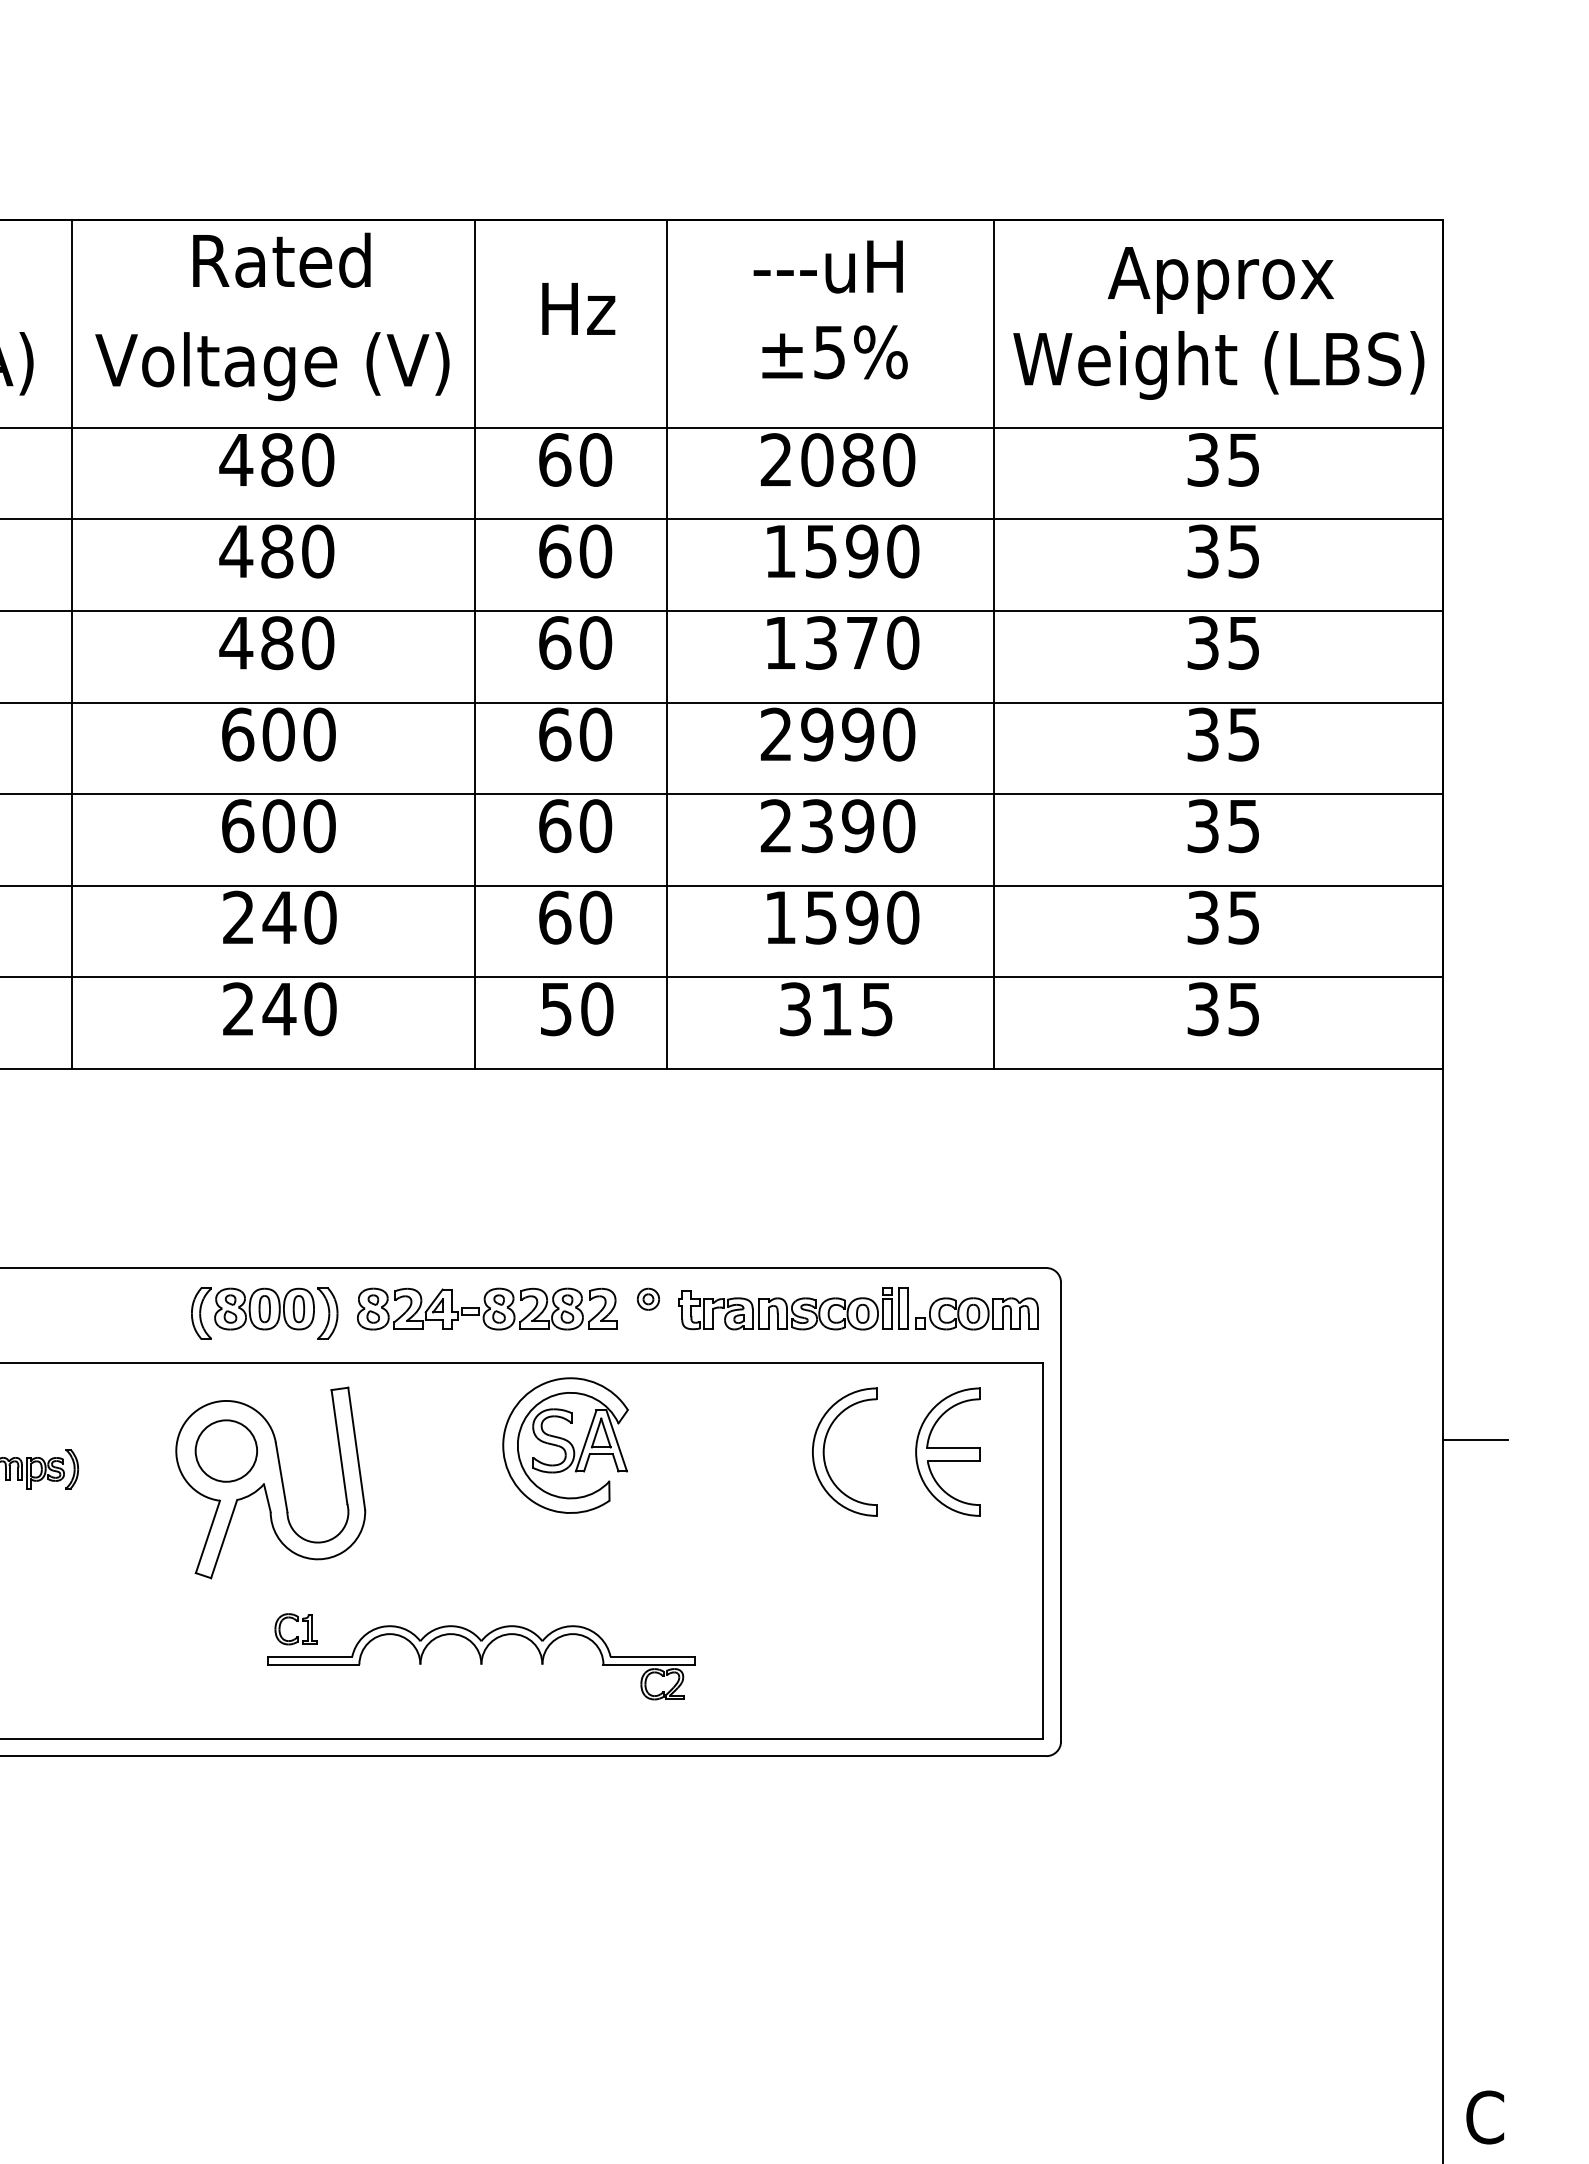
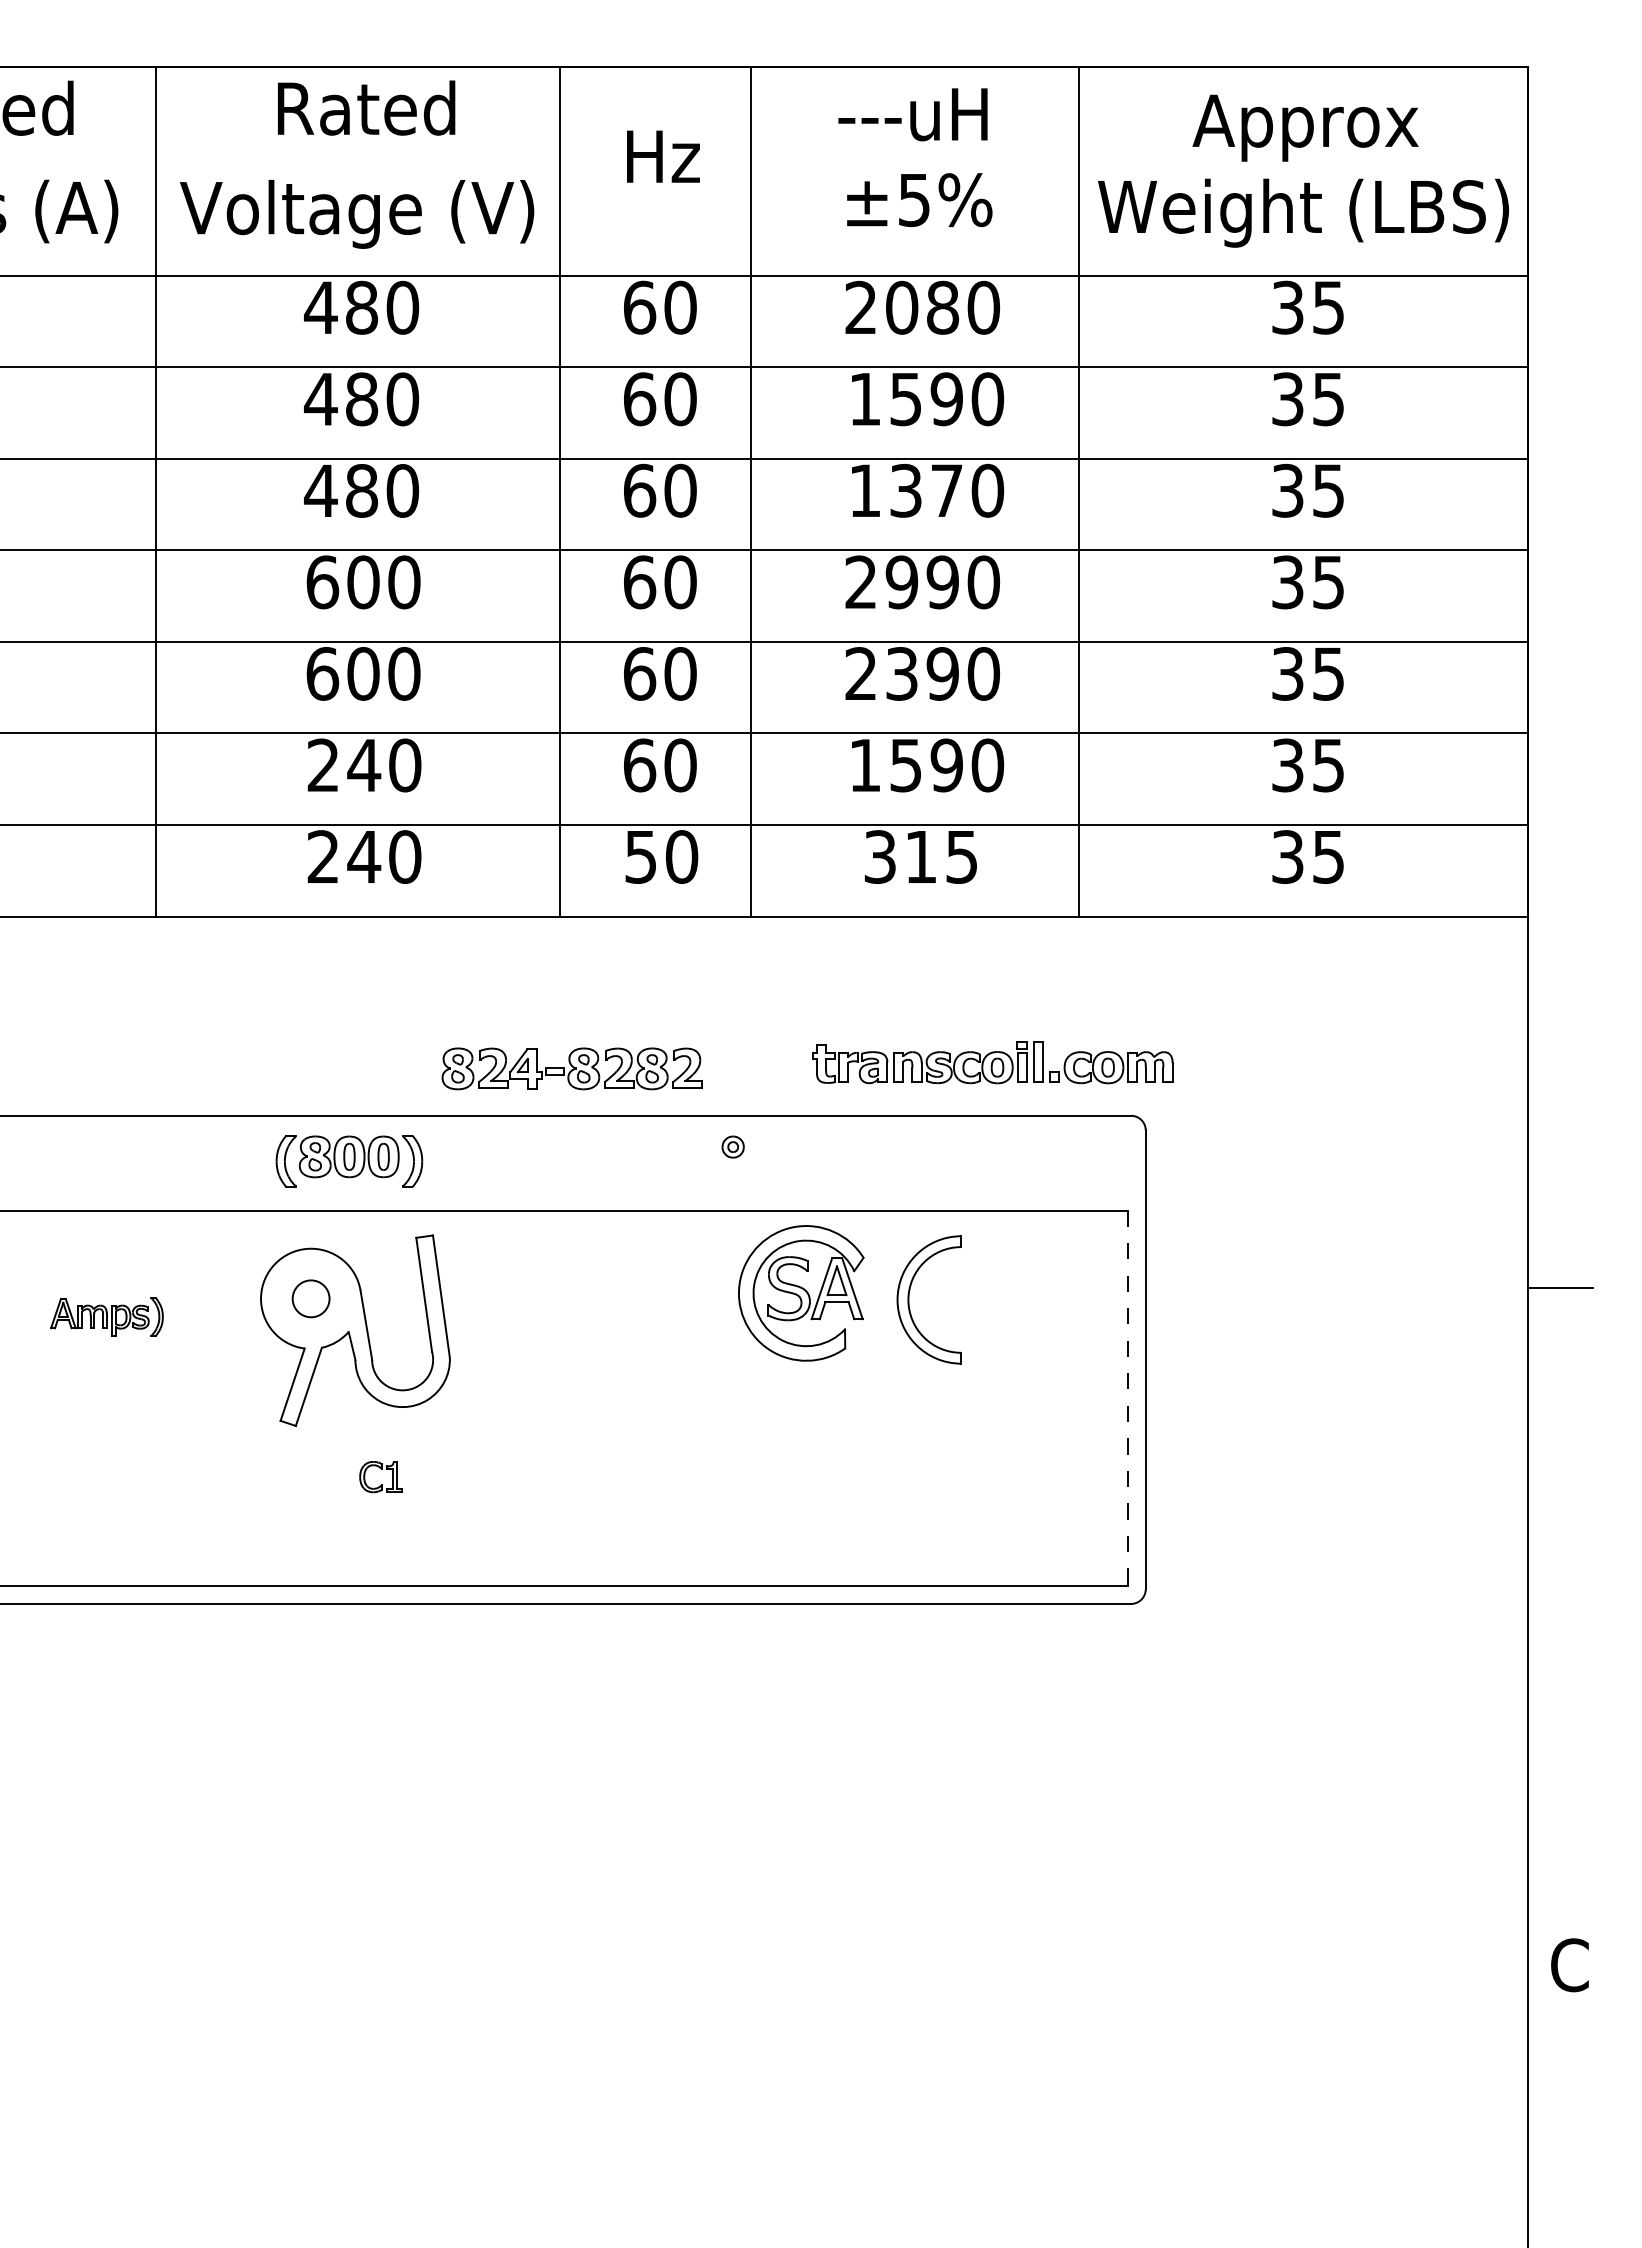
part: (486, 1308) -> (571, 1068), moved
part: (857, 1308) -> (992, 1062), moved
part: (565, 1445) -> (801, 1293), moved
circle: (225, 1450) -> (310, 1298), size x0.6
part: (947, 1451) -> (1032, 1299), removed
line: (1043, 1550) -> (1128, 1398), solid -> dashed
part: (481, 1662) -> (566, 1510), removed

